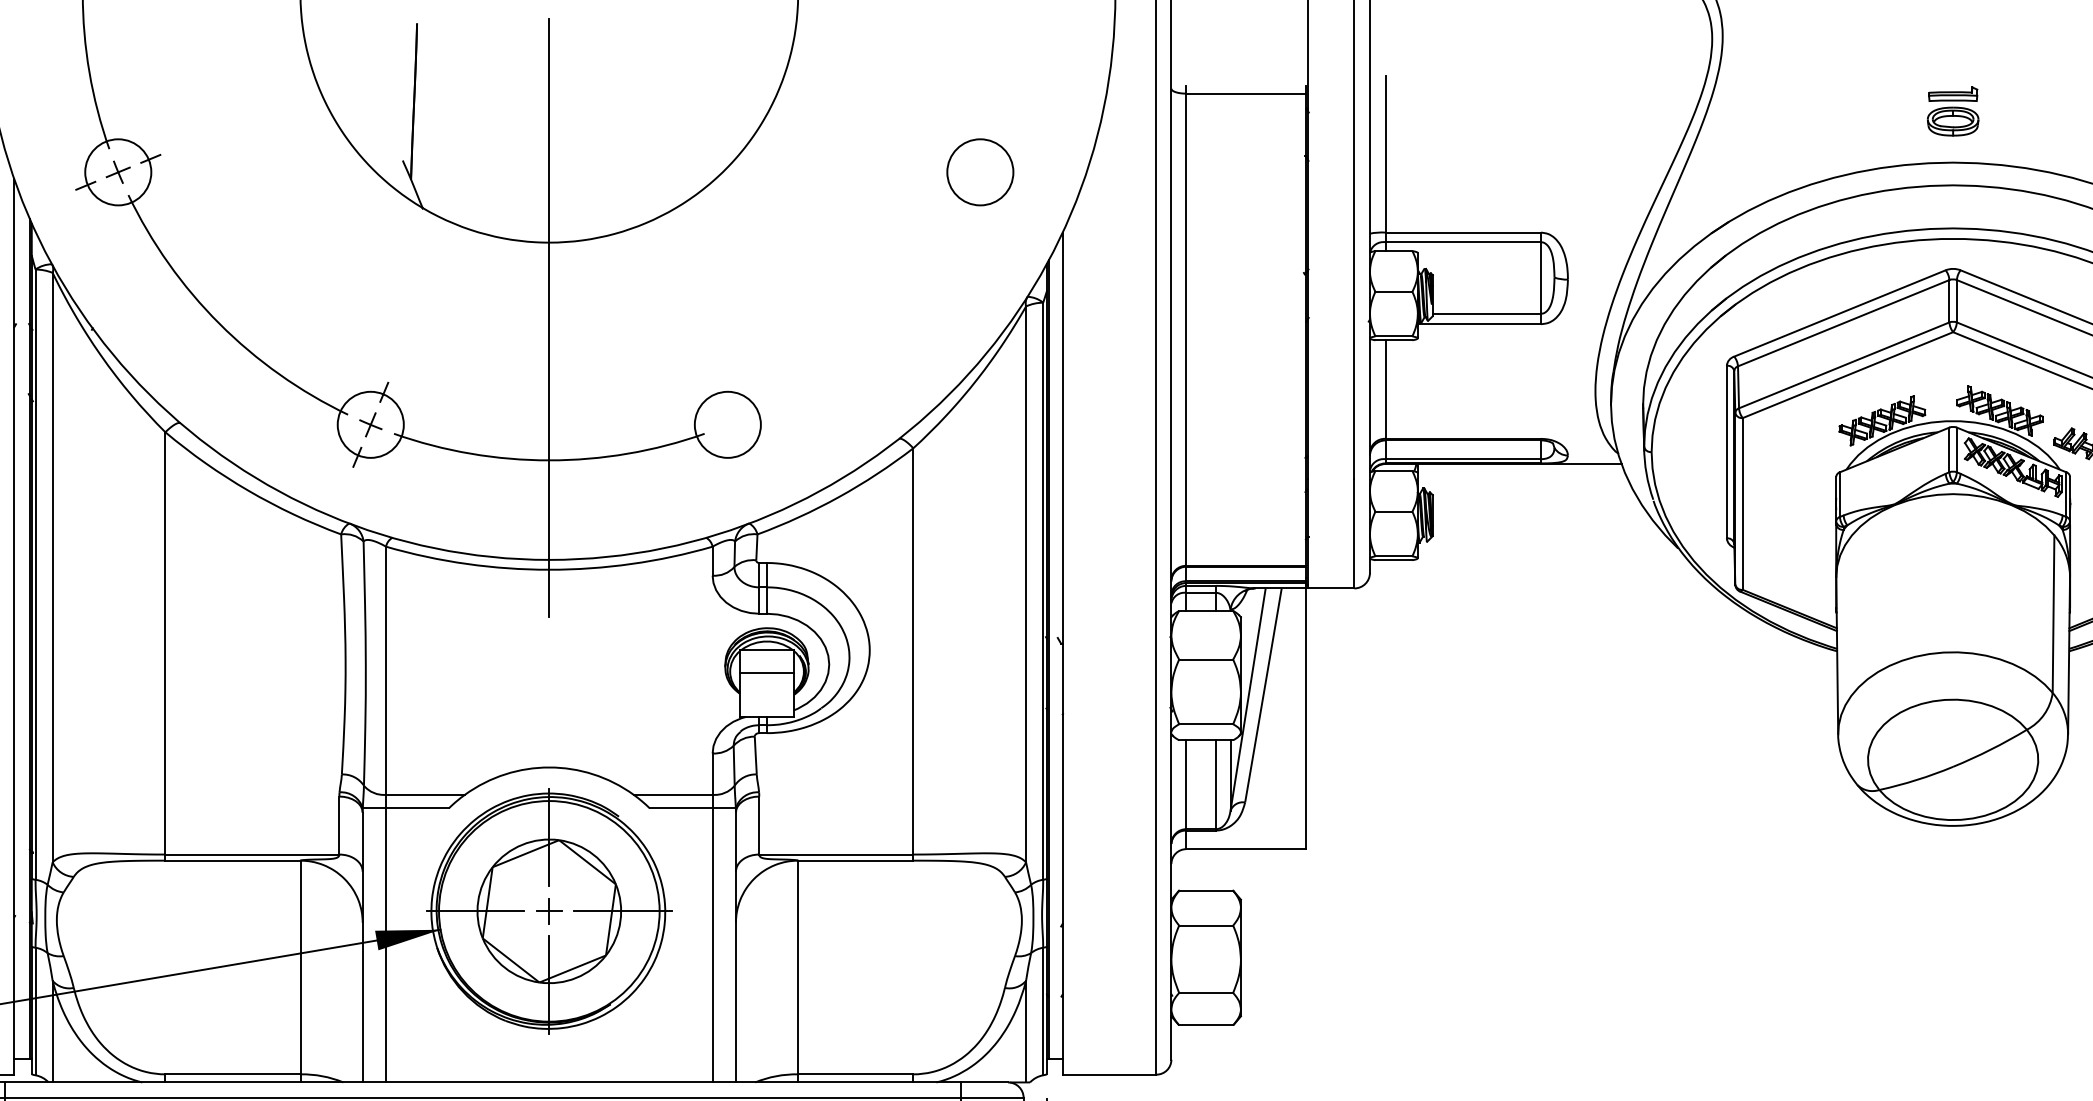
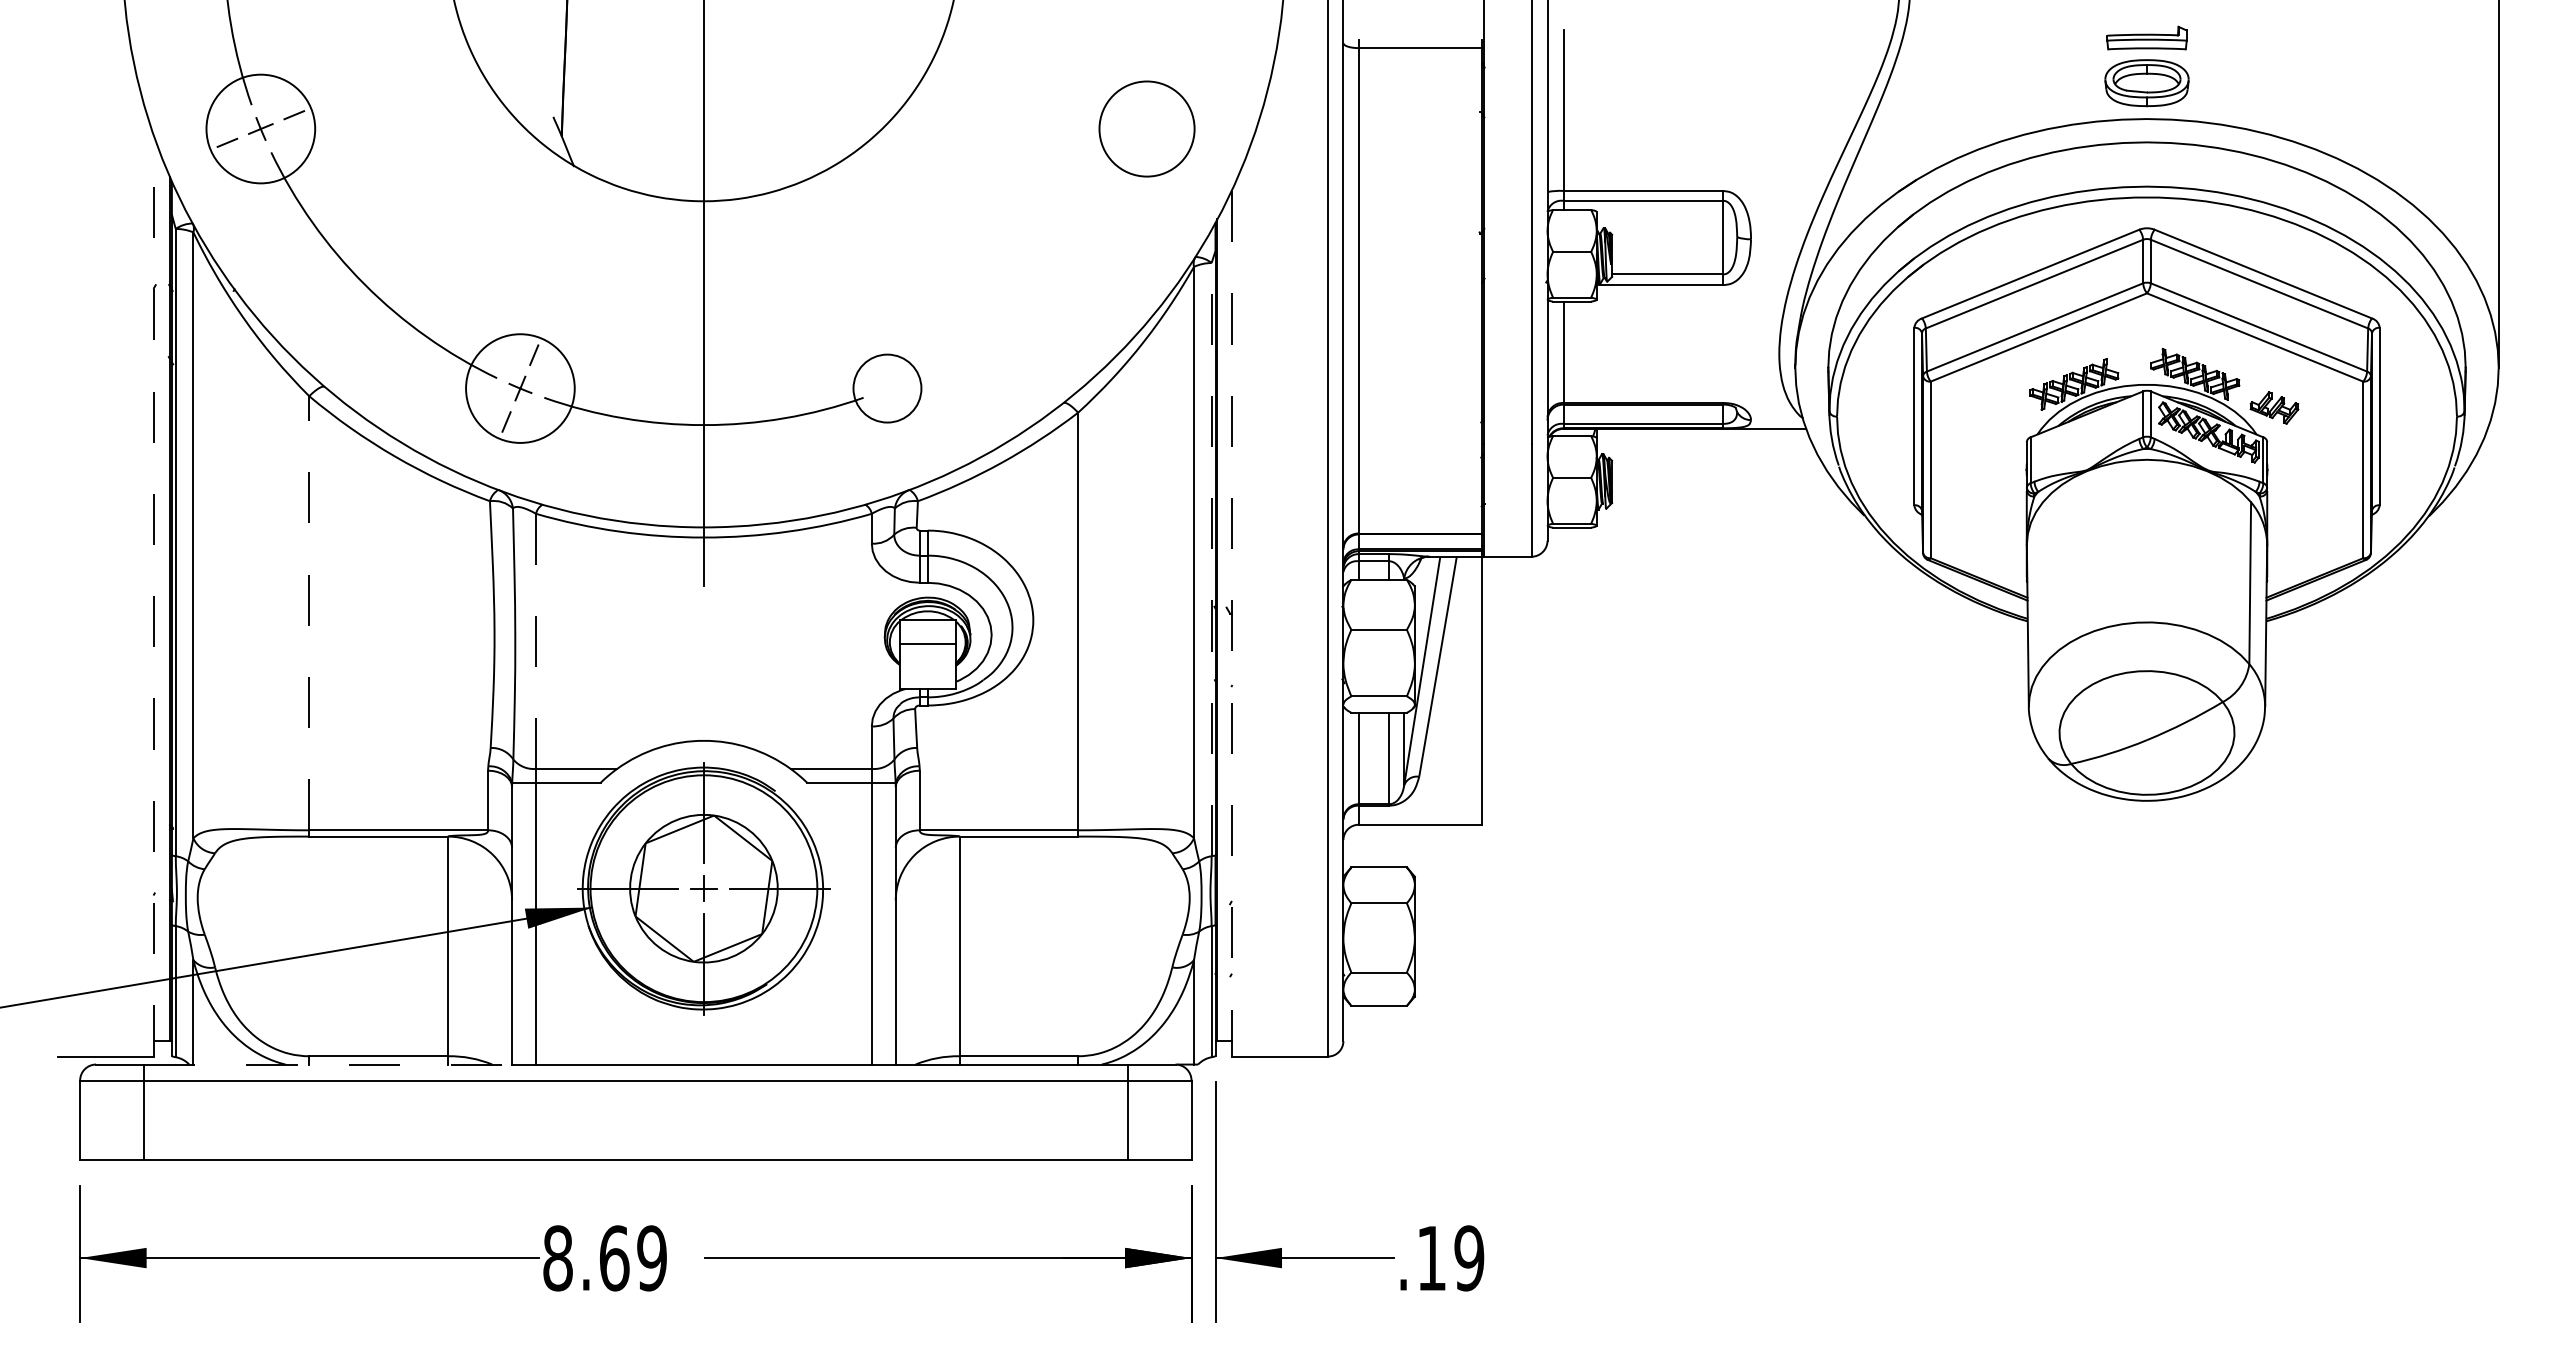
part: (1952, 111) -> (2146, 66), size x1.6
circle: (979, 171) -> (1146, 128), size x1.4
circle: (117, 172) -> (260, 129), size x1.6
circle: (370, 424) -> (520, 388), size x1.6
line: (1043, 591) -> (1211, 559), solid -> dashed
line: (14, 626) -> (154, 595), solid -> dashed
line: (165, 642) -> (309, 612), solid -> dashed
line: (1062, 653) -> (1231, 623), solid -> dashed
line: (386, 670) -> (536, 641), solid -> dashed
line: (184, 1082) -> (328, 1064), solid -> dashed

